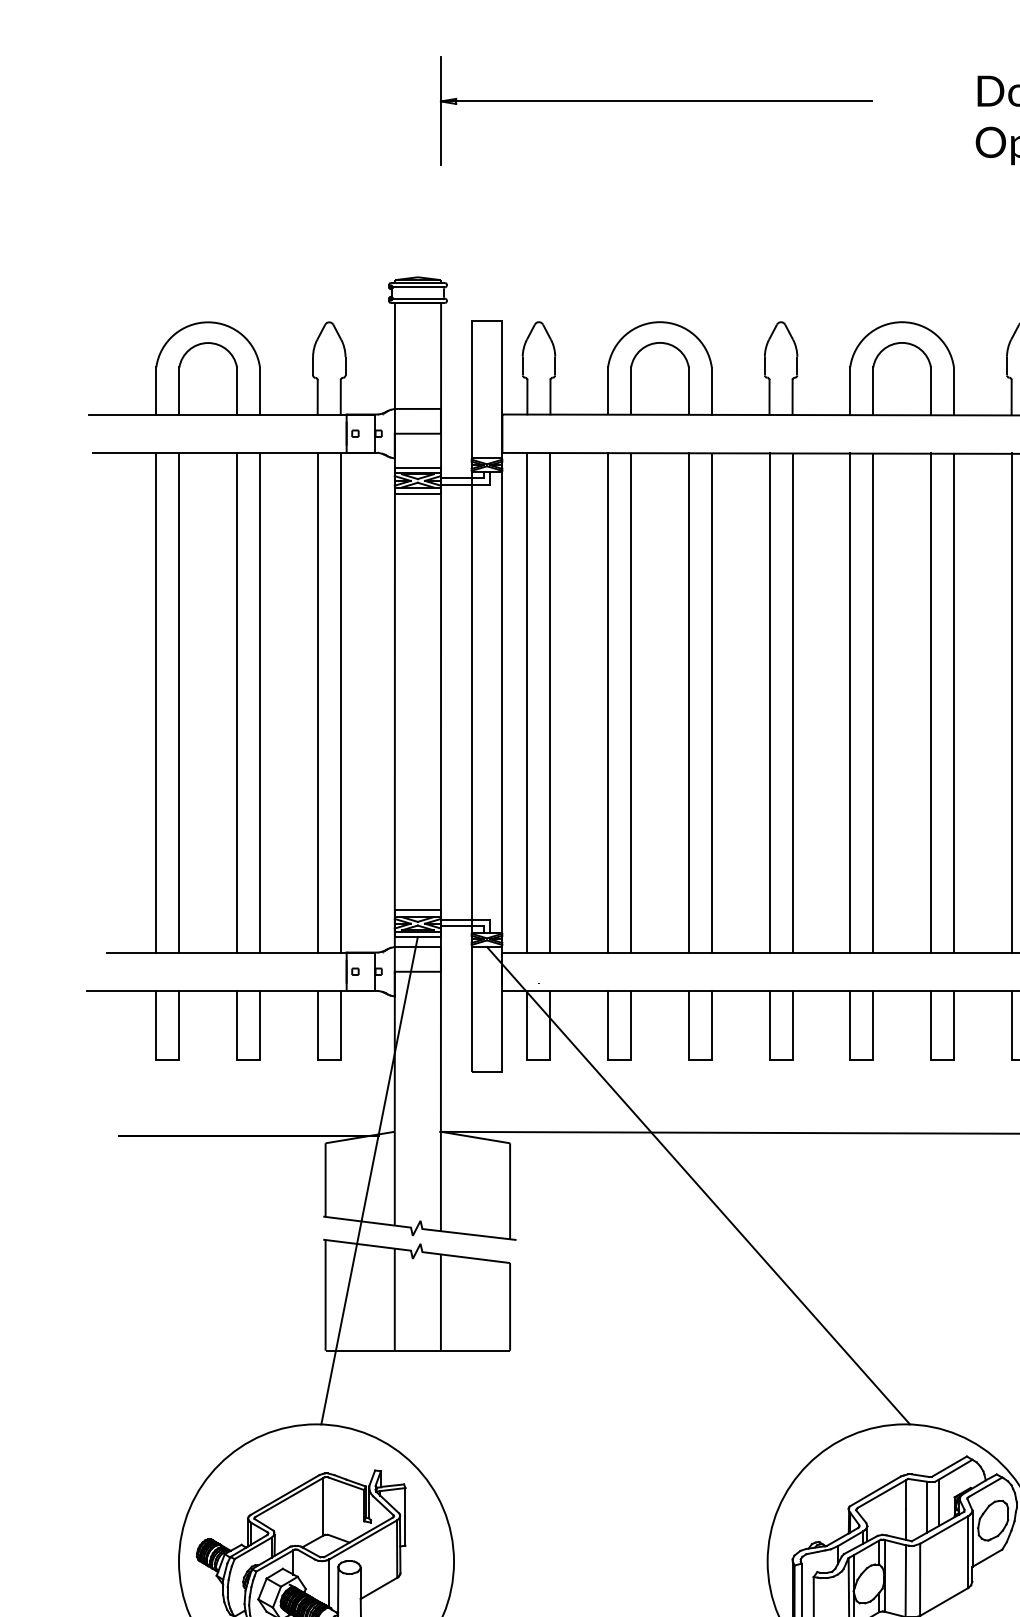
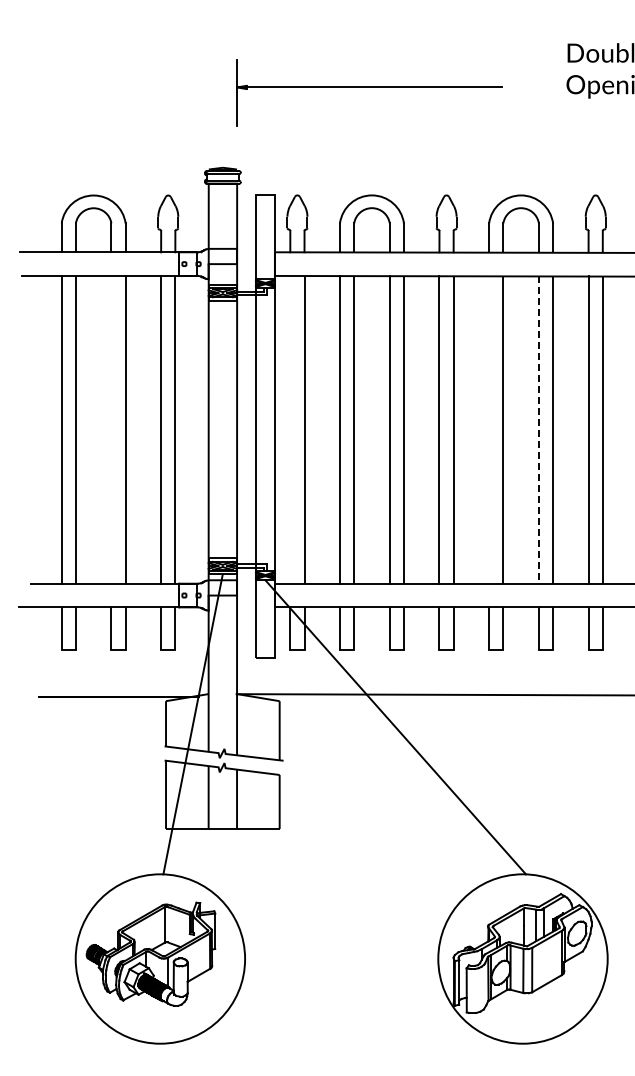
part: (655, 109) -> (369, 92), moved
line: (237, 702) -> (111, 429), removed
line: (527, 702) -> (290, 429), removed
line: (850, 702) -> (489, 429), removed
line: (930, 702) -> (538, 429), solid -> dashed

